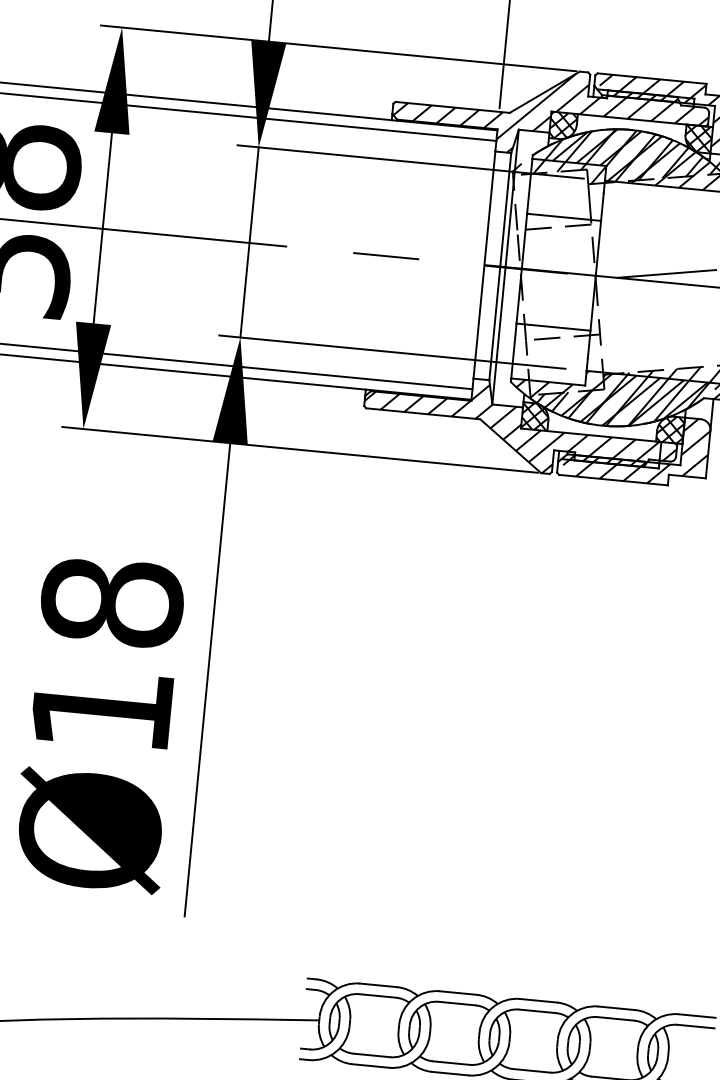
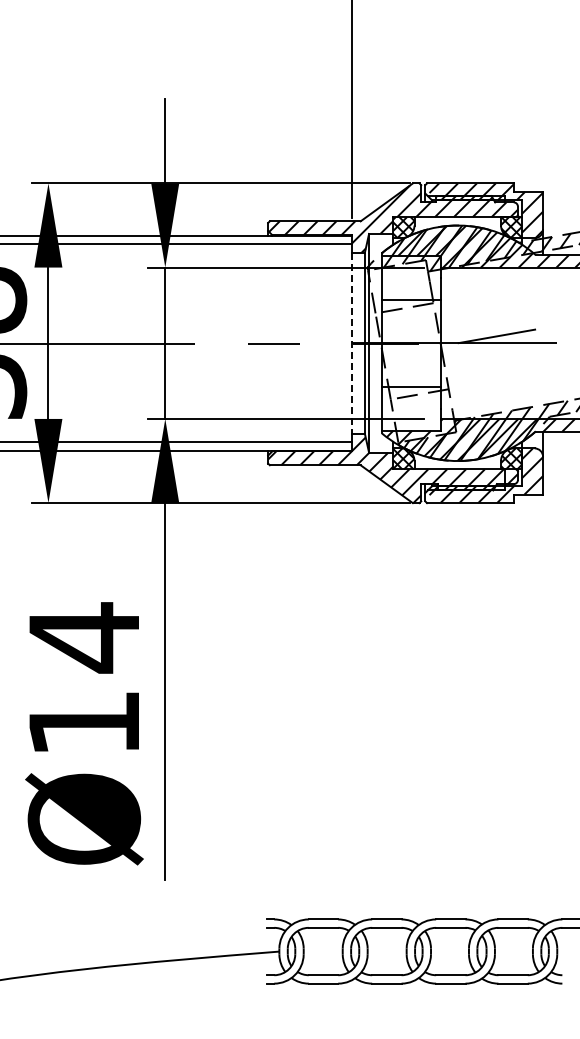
line: (484, 265) -> (352, 343), solid -> dashed
text: (112, 602) -> (84, 637), Ø18 -> Ø14

